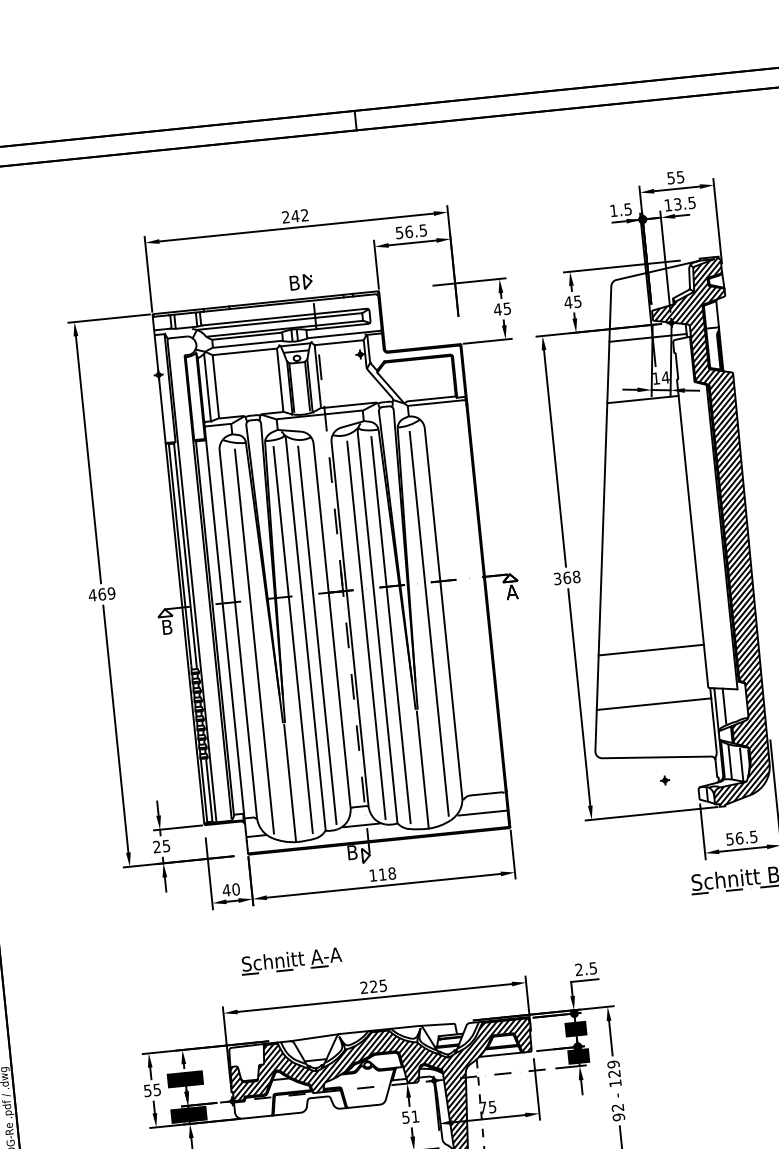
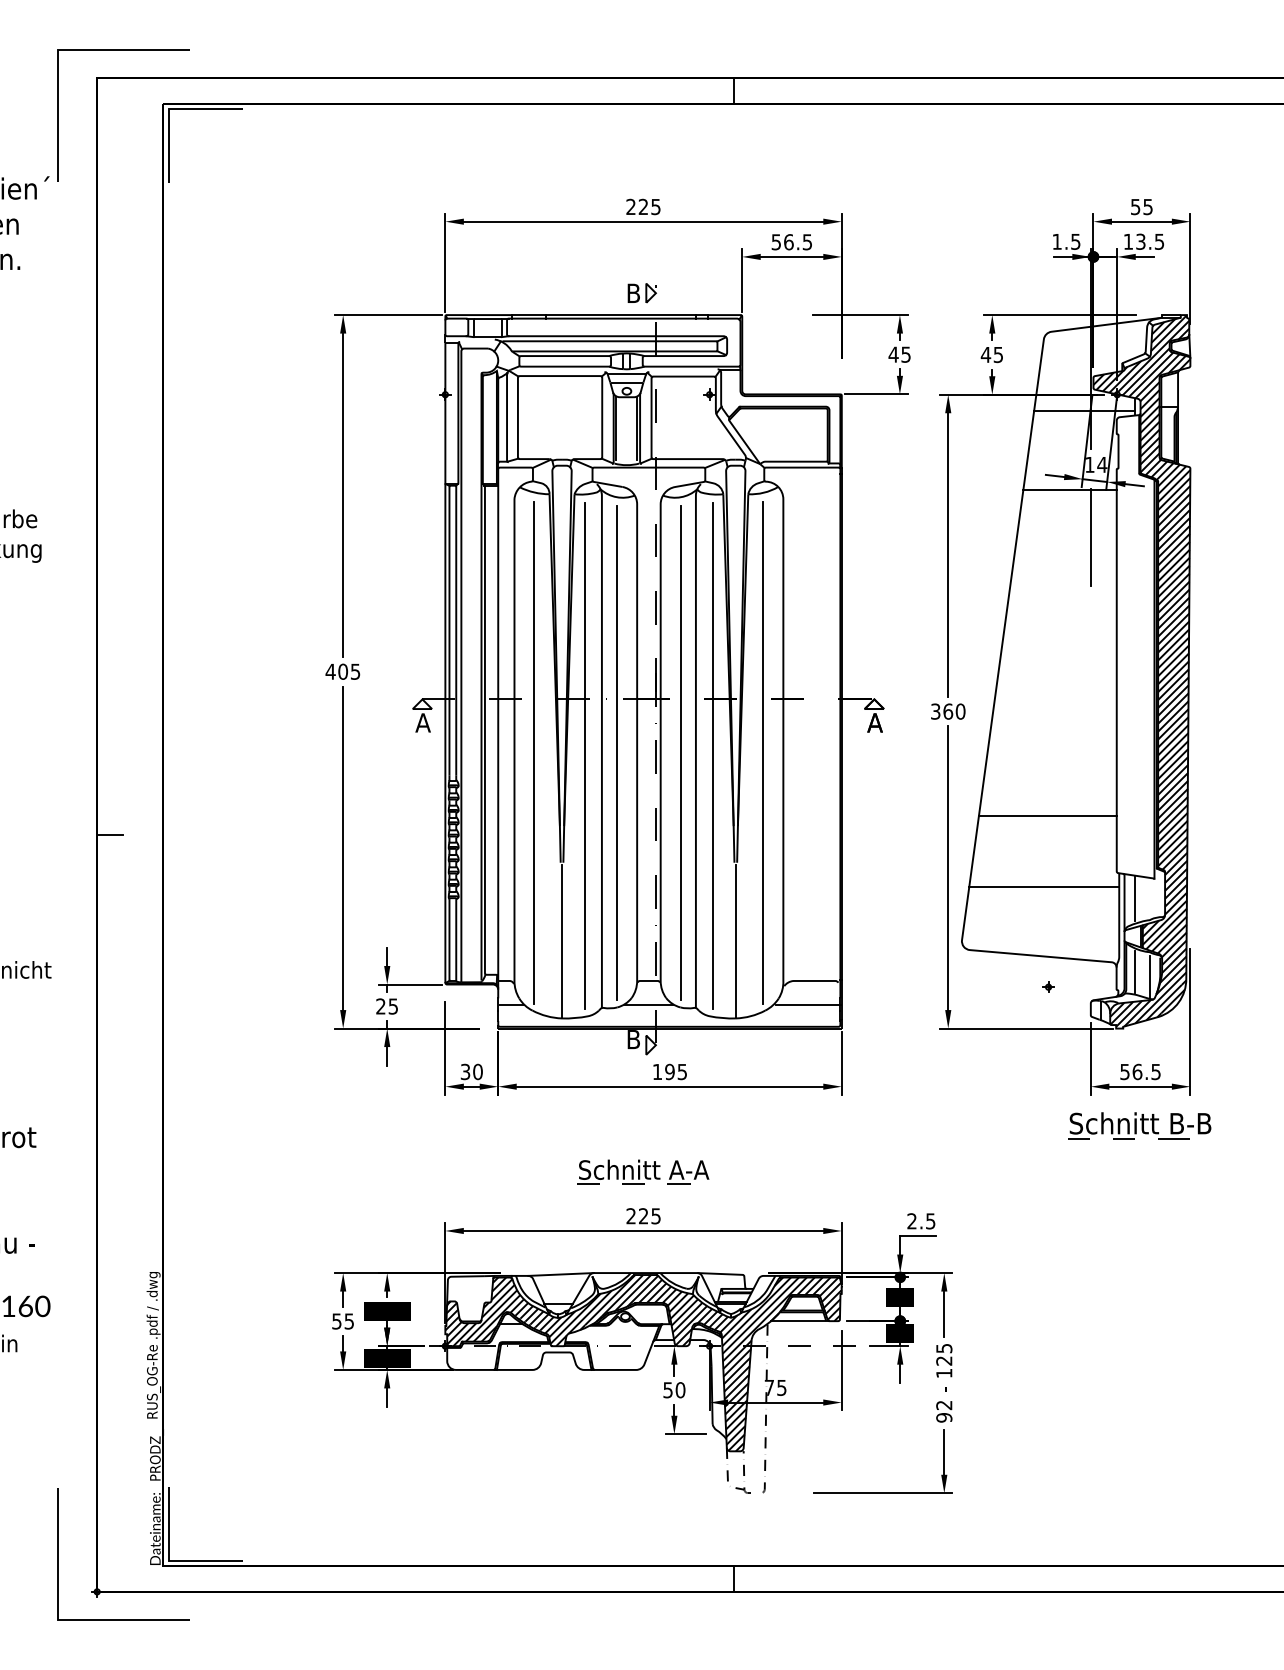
text: (299, 215) -> (649, 206), 242 -> 225
line: (662, 433) -> (1090, 537), added
text: (576, 576) -> (960, 711), 368 -> 360
text: (106, 593) -> (349, 671), 469 -> 405
text: (166, 626) -> (422, 722), B -> A
text: (387, 873) -> (676, 1071), 118 -> 195
text: (226, 890) -> (465, 1071), 40 -> 30
part: (291, 960) -> (643, 1171), moved
text: (613, 1064) -> (944, 1348), 129 -> 125
text: (415, 1116) -> (680, 1390), 51 -> 50

